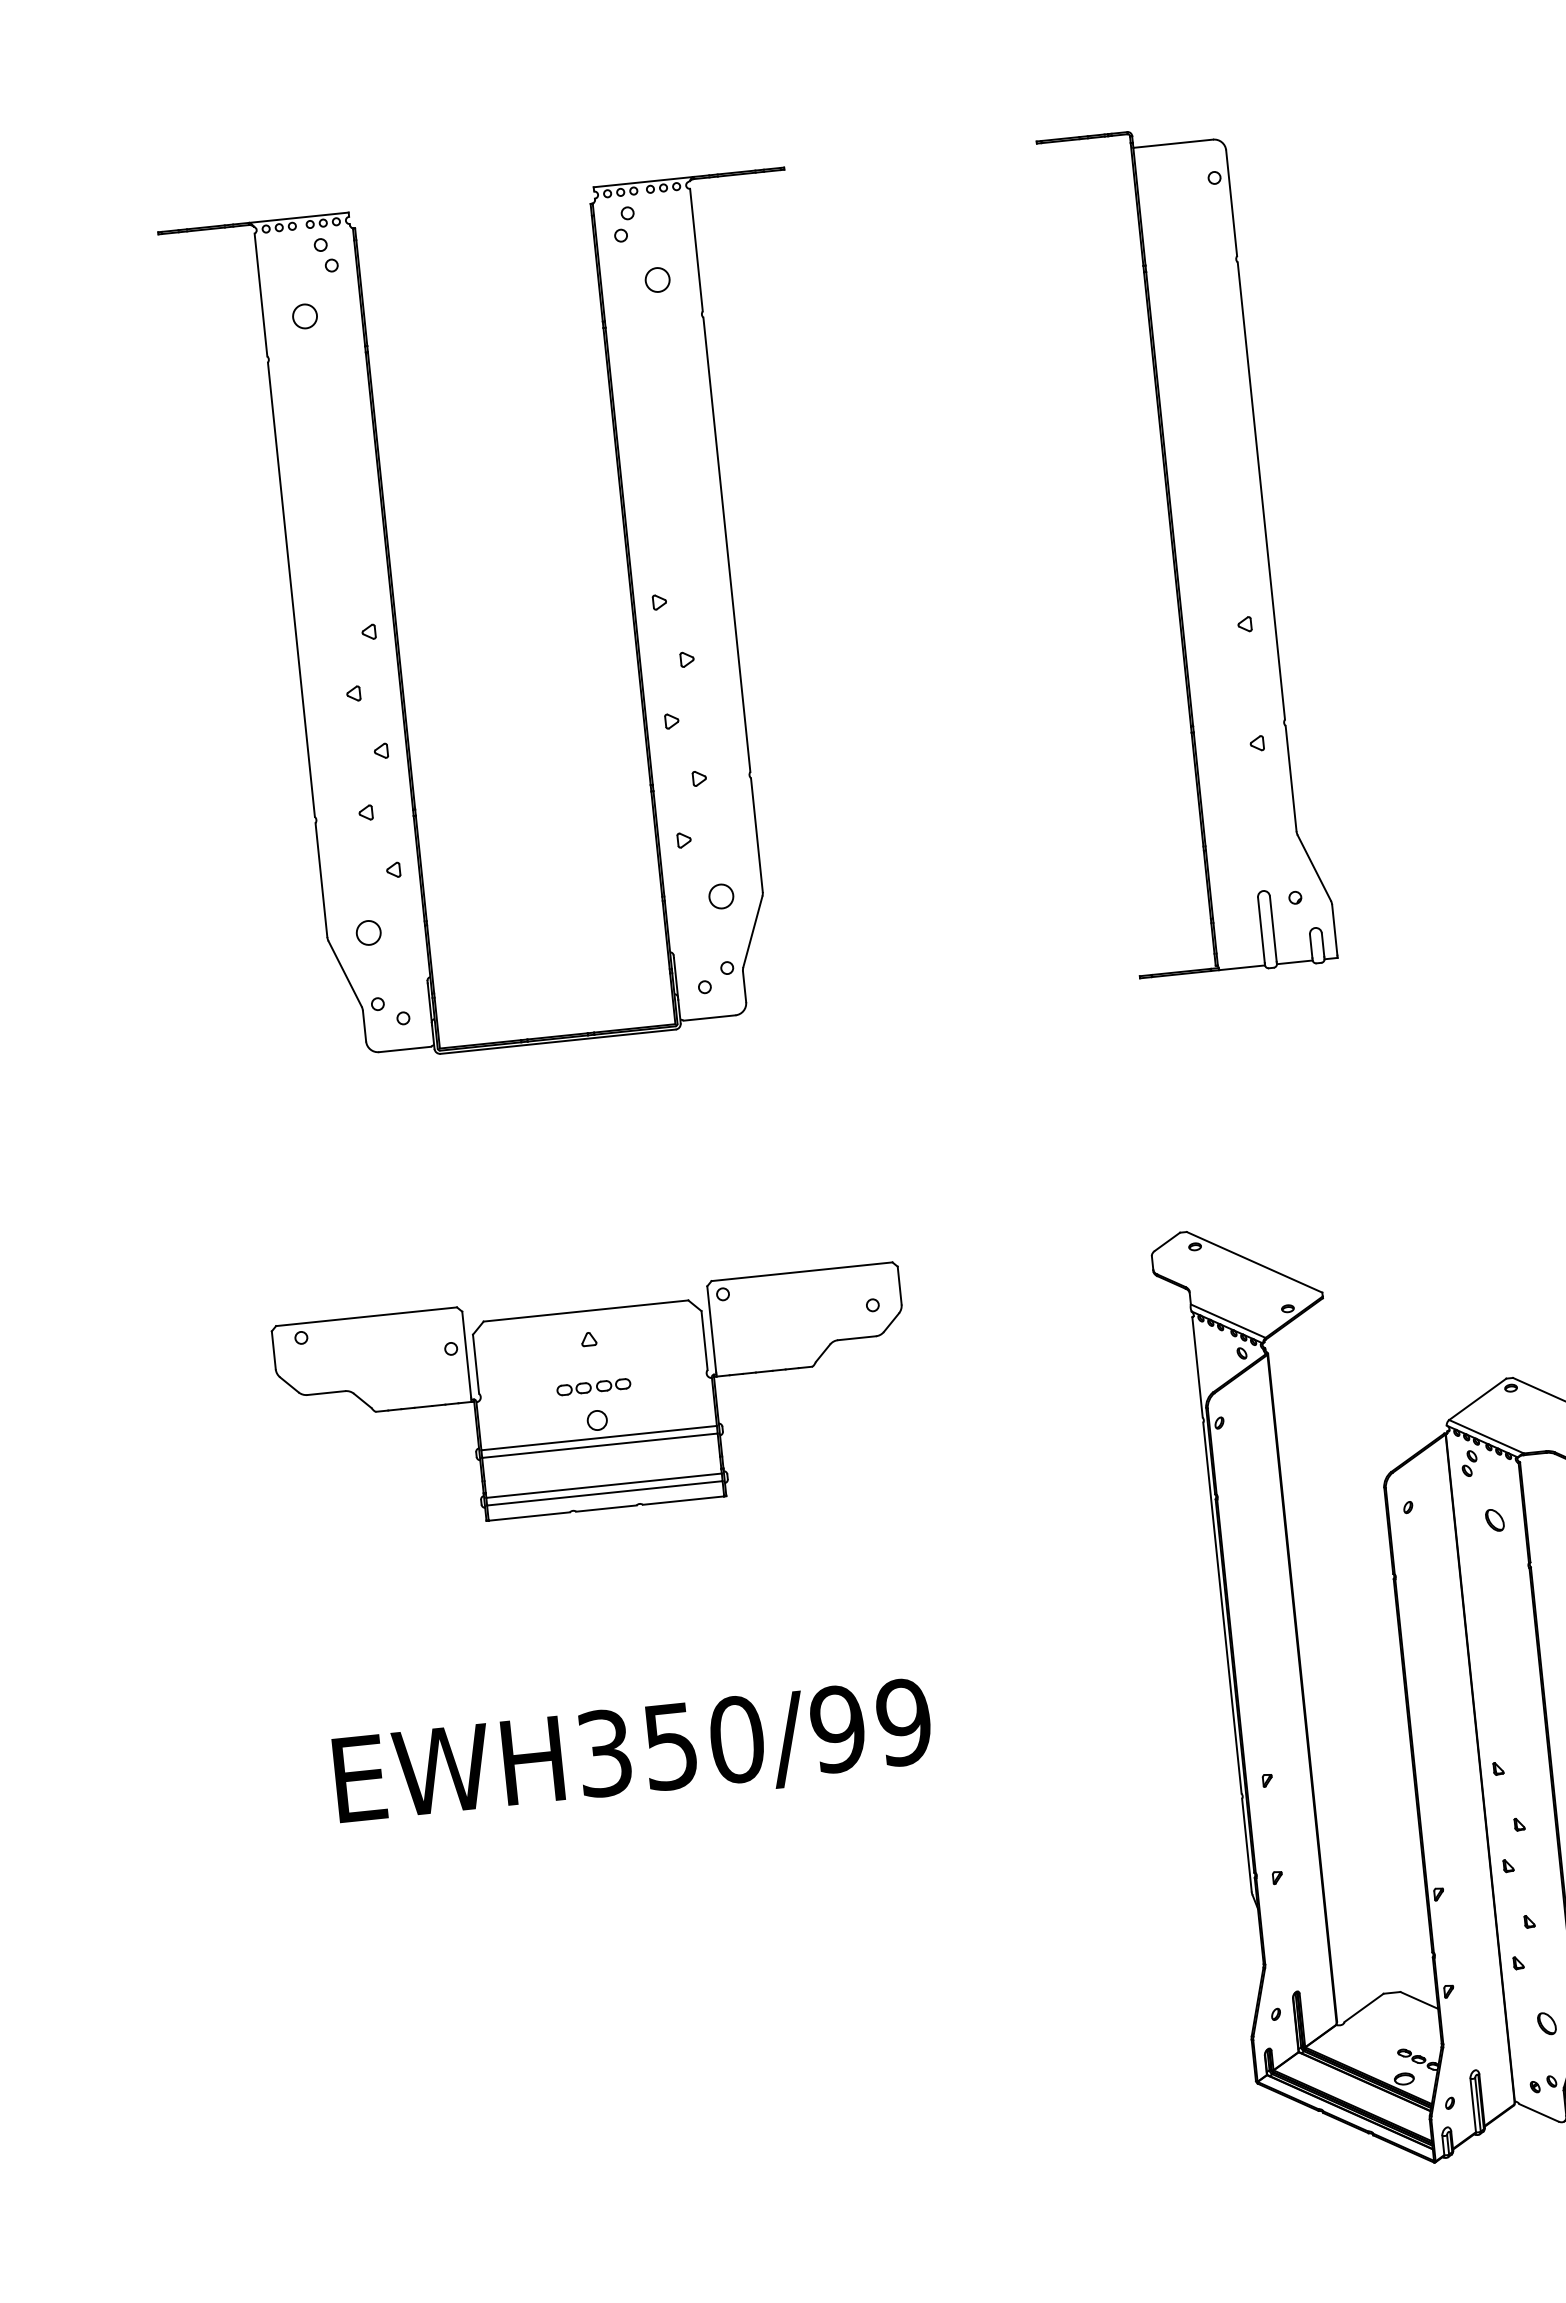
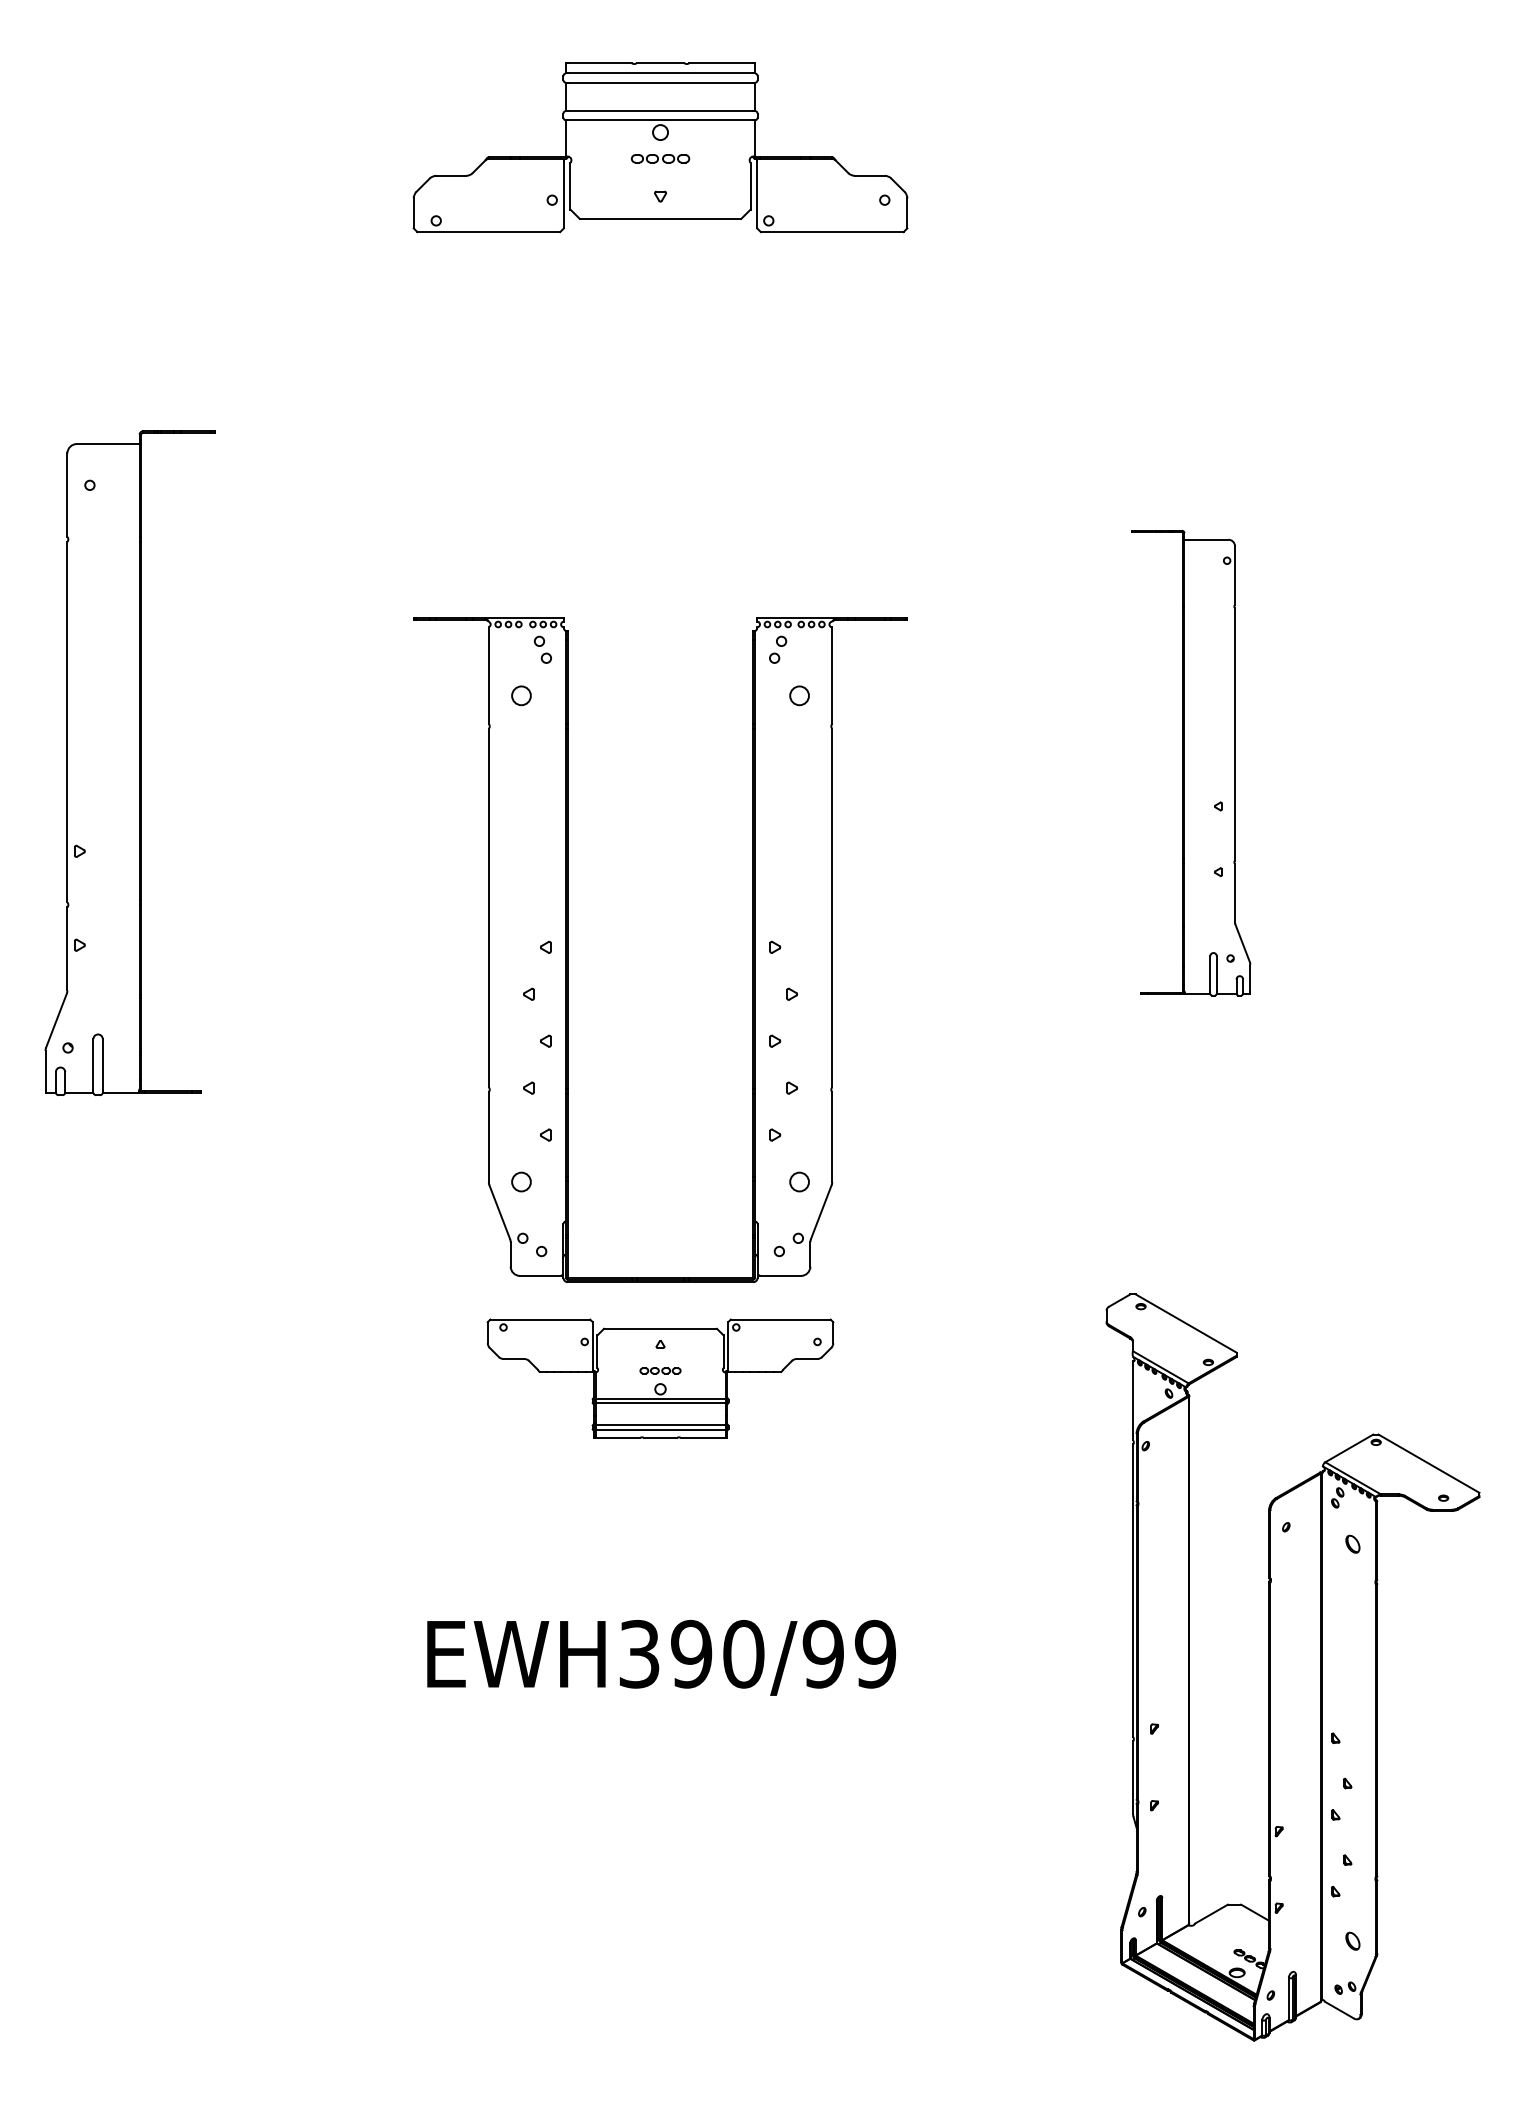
part: (1187, 550) -> (1191, 762), size x0.7
part: (397, 631) -> (568, 949), moved
part: (595, 1400) -> (660, 1378), size x0.7
text: (670, 1745) -> (691, 1653), EWH350/99 -> EWH390/99

